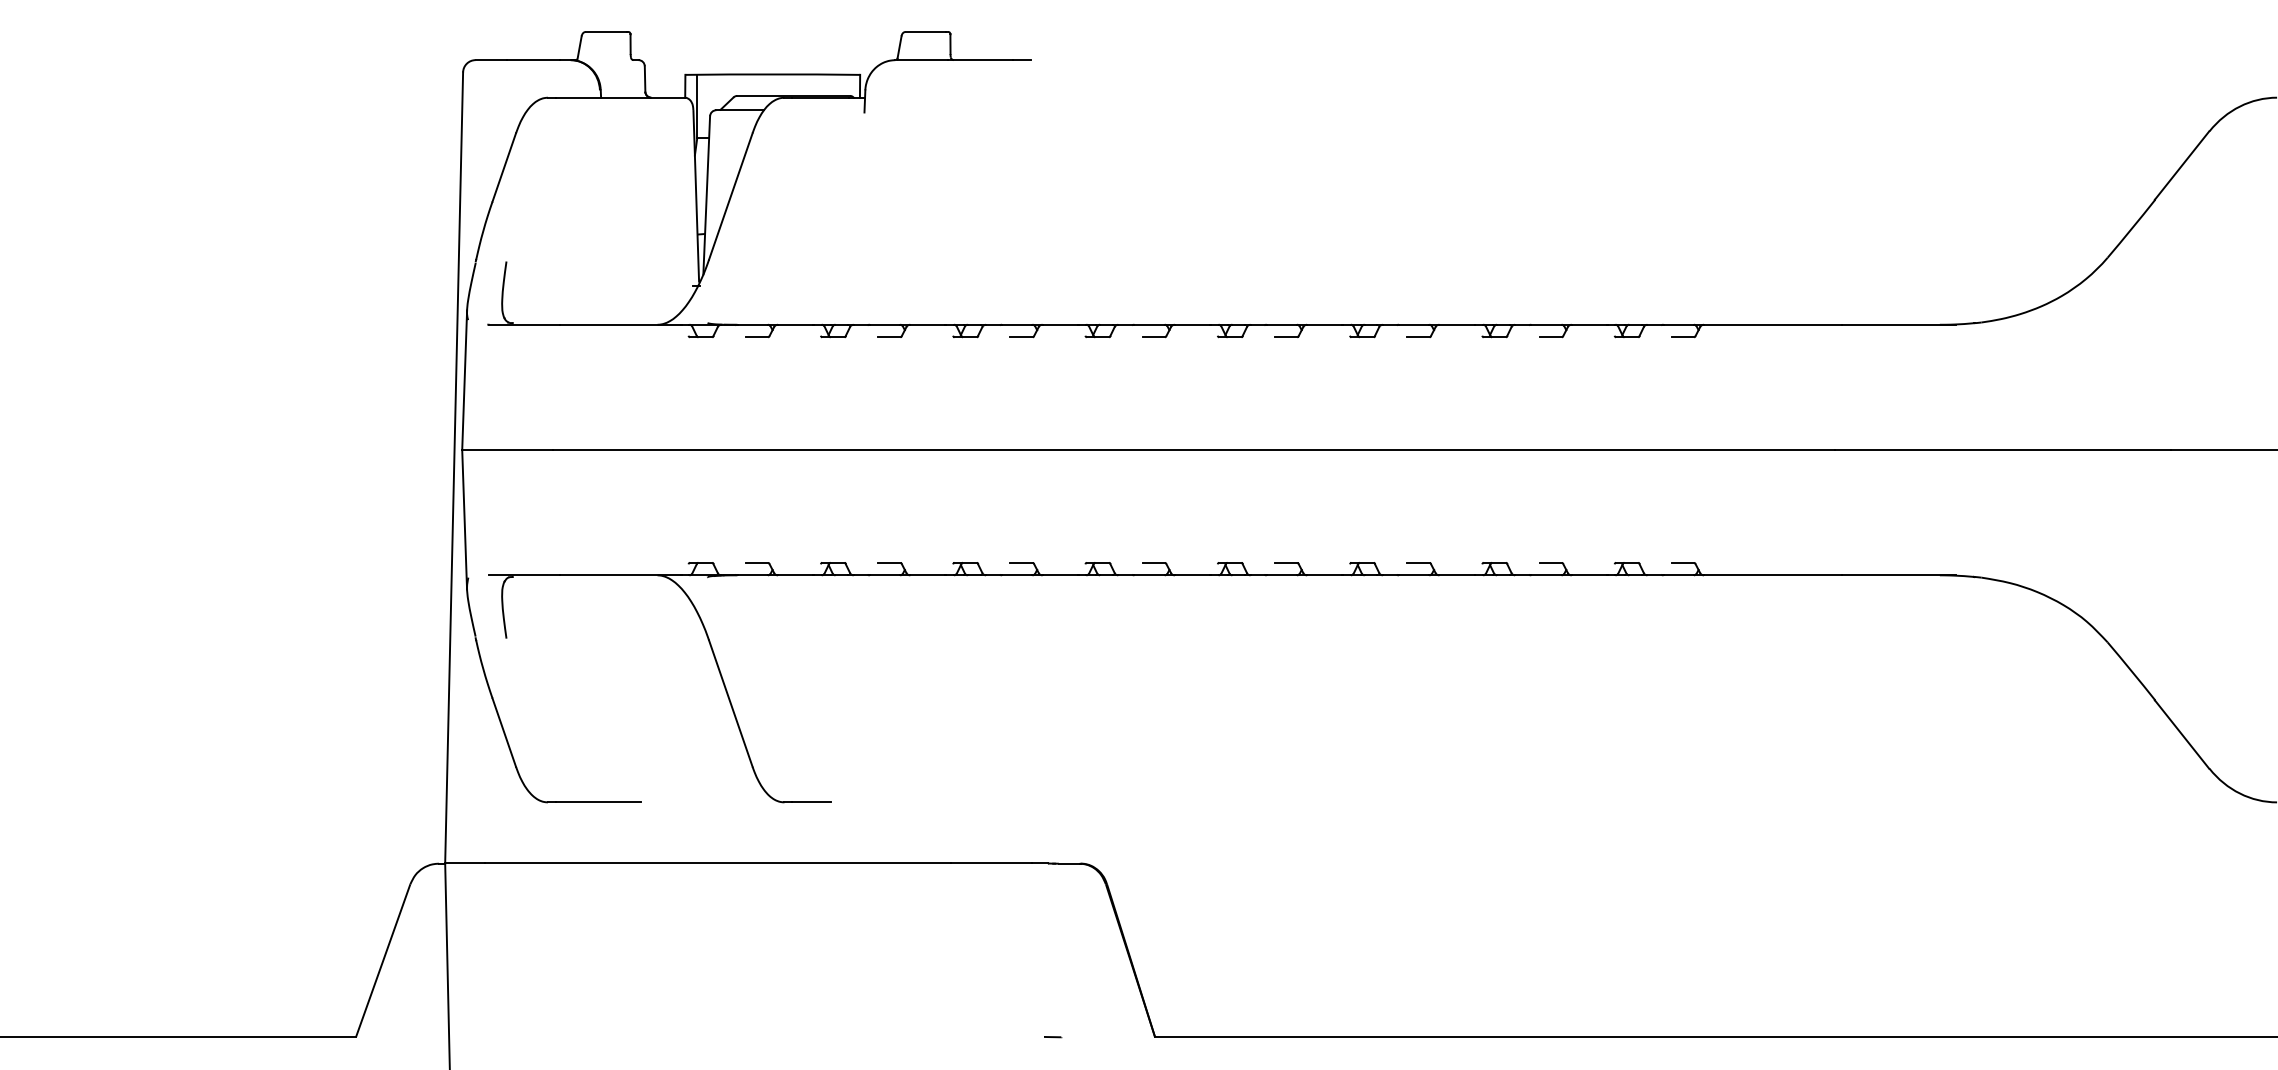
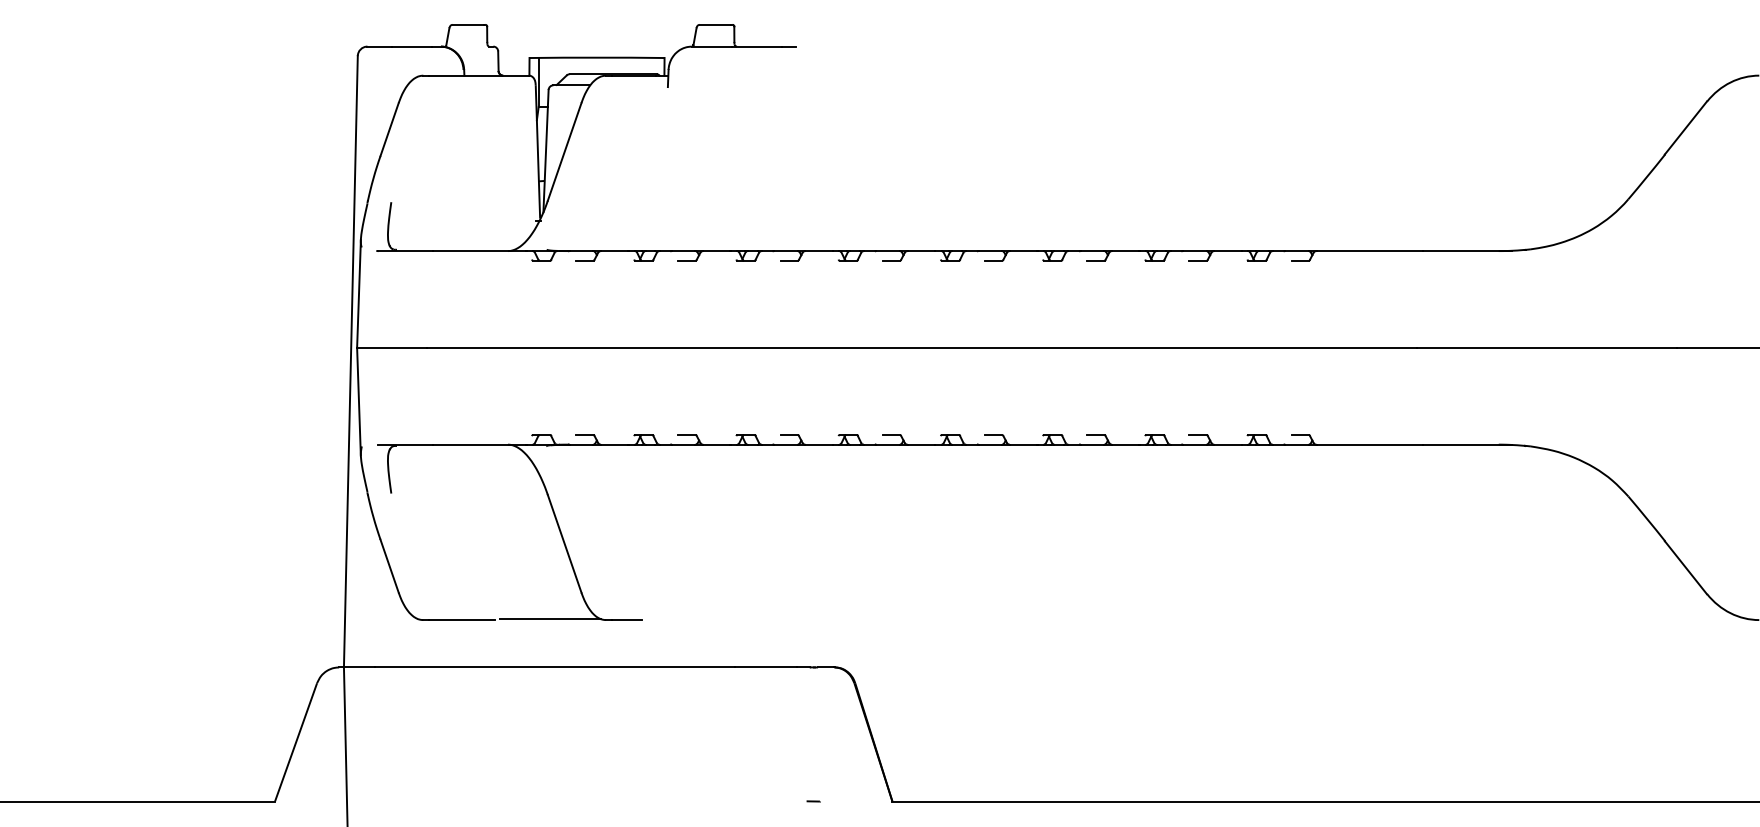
line: (712, 800) -> (550, 618), added

